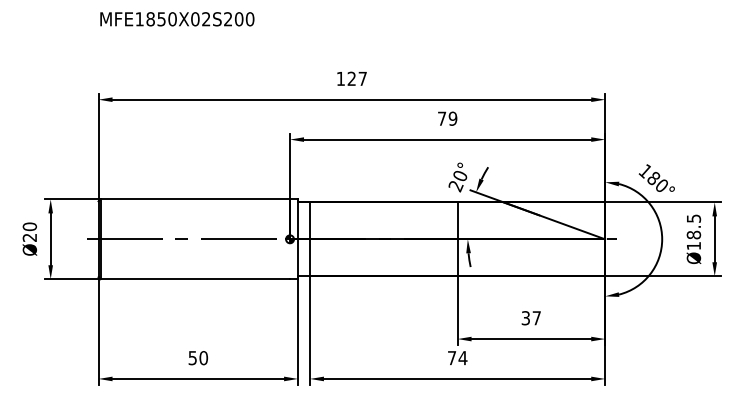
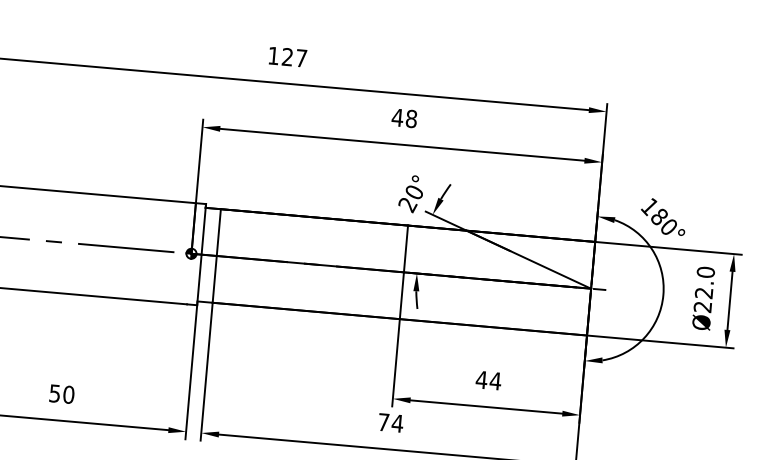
text: (447, 118) -> (404, 118), 79 -> 48
text: (693, 232) -> (703, 289), Ø18.5 -> Ø22.0
text: (531, 318) -> (488, 380), 37 -> 44

